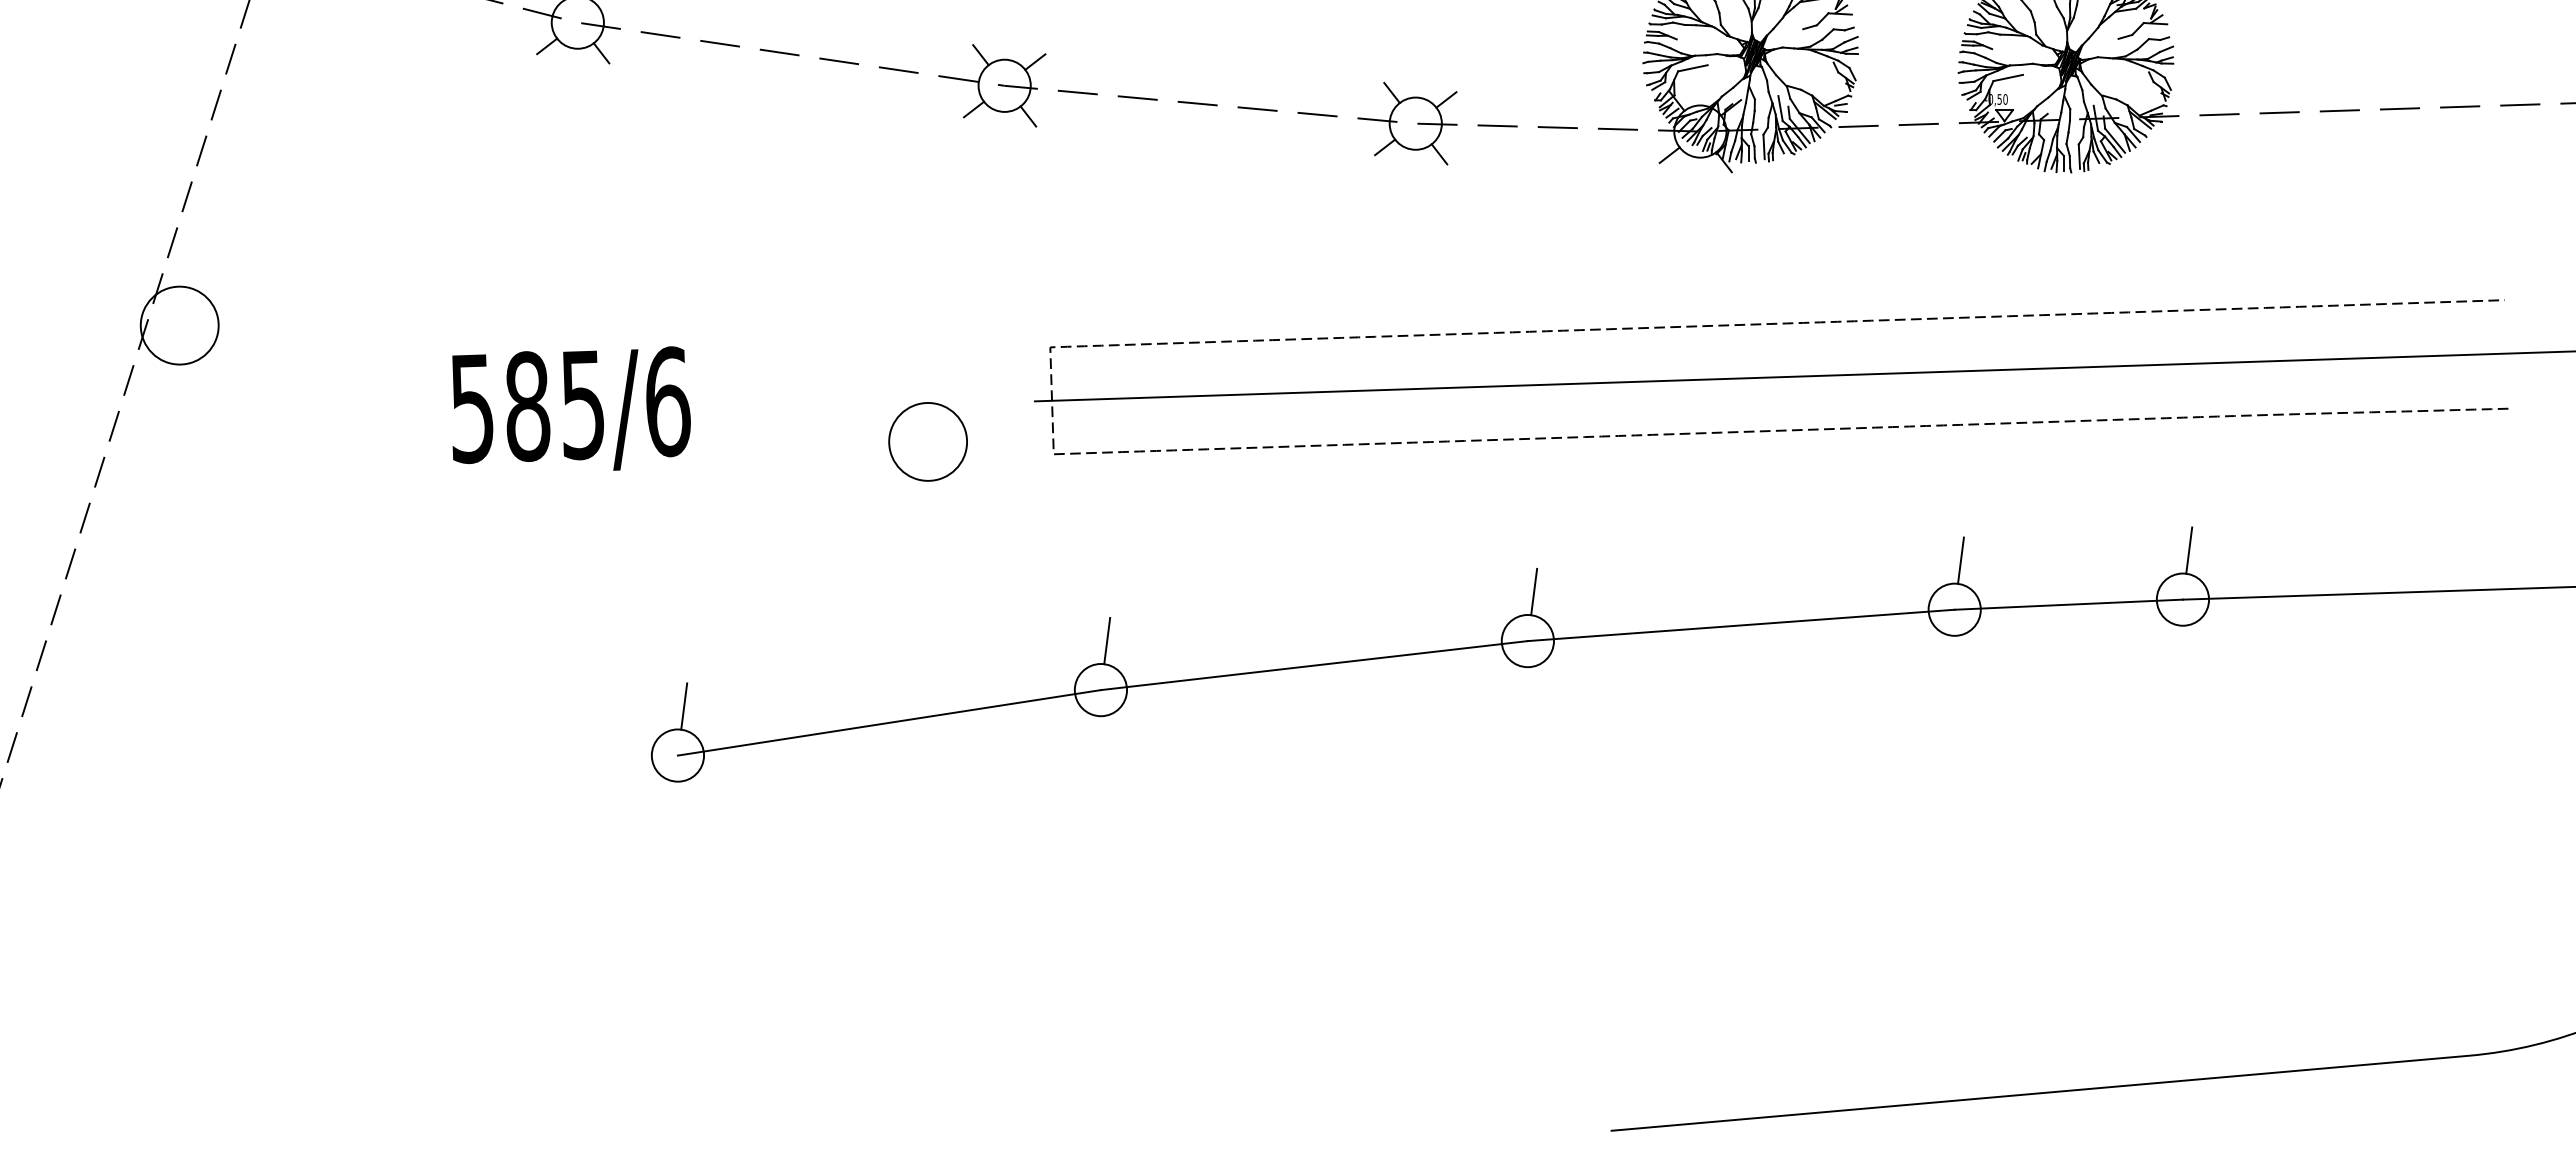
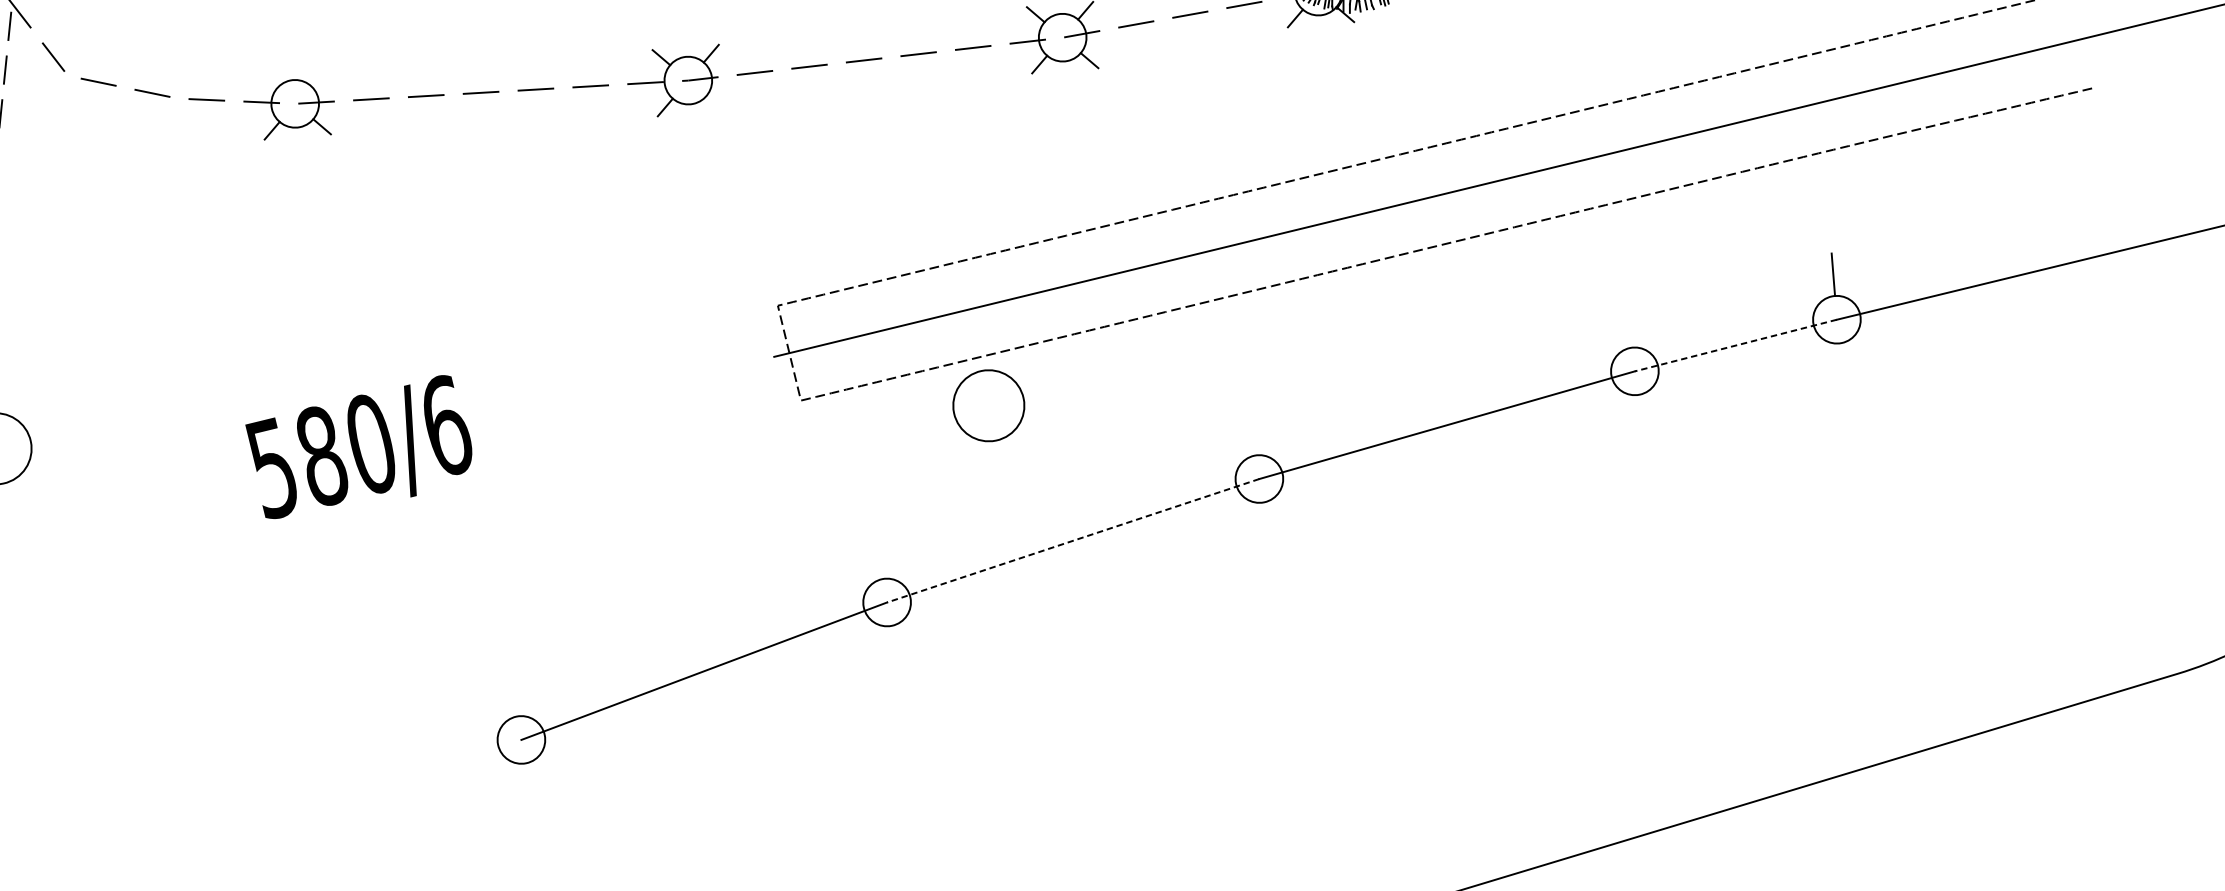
line: (1028, 116) -> (715, 103), removed
text: (583, 404) -> (371, 443), 585/6 -> 580/6
circle: (927, 441) -> (988, 405), moved
line: (1960, 560) -> (1630, 326), removed
line: (1534, 591) -> (1256, 433), removed
line: (2068, 604) -> (1735, 345), solid -> dashed
line: (1107, 640) -> (883, 556), removed
line: (1314, 665) -> (1073, 540), solid -> dashed
line: (684, 706) -> (518, 694), removed

